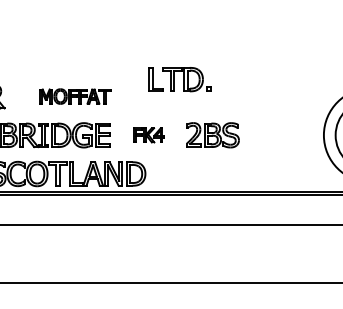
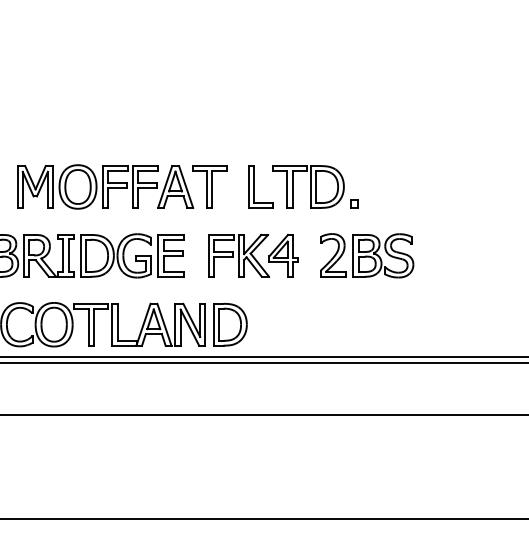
part: (179, 79) -> (302, 186), moved
part: (75, 96) -> (122, 186), size x1.67
part: (148, 135) -> (252, 256), size x1.67

